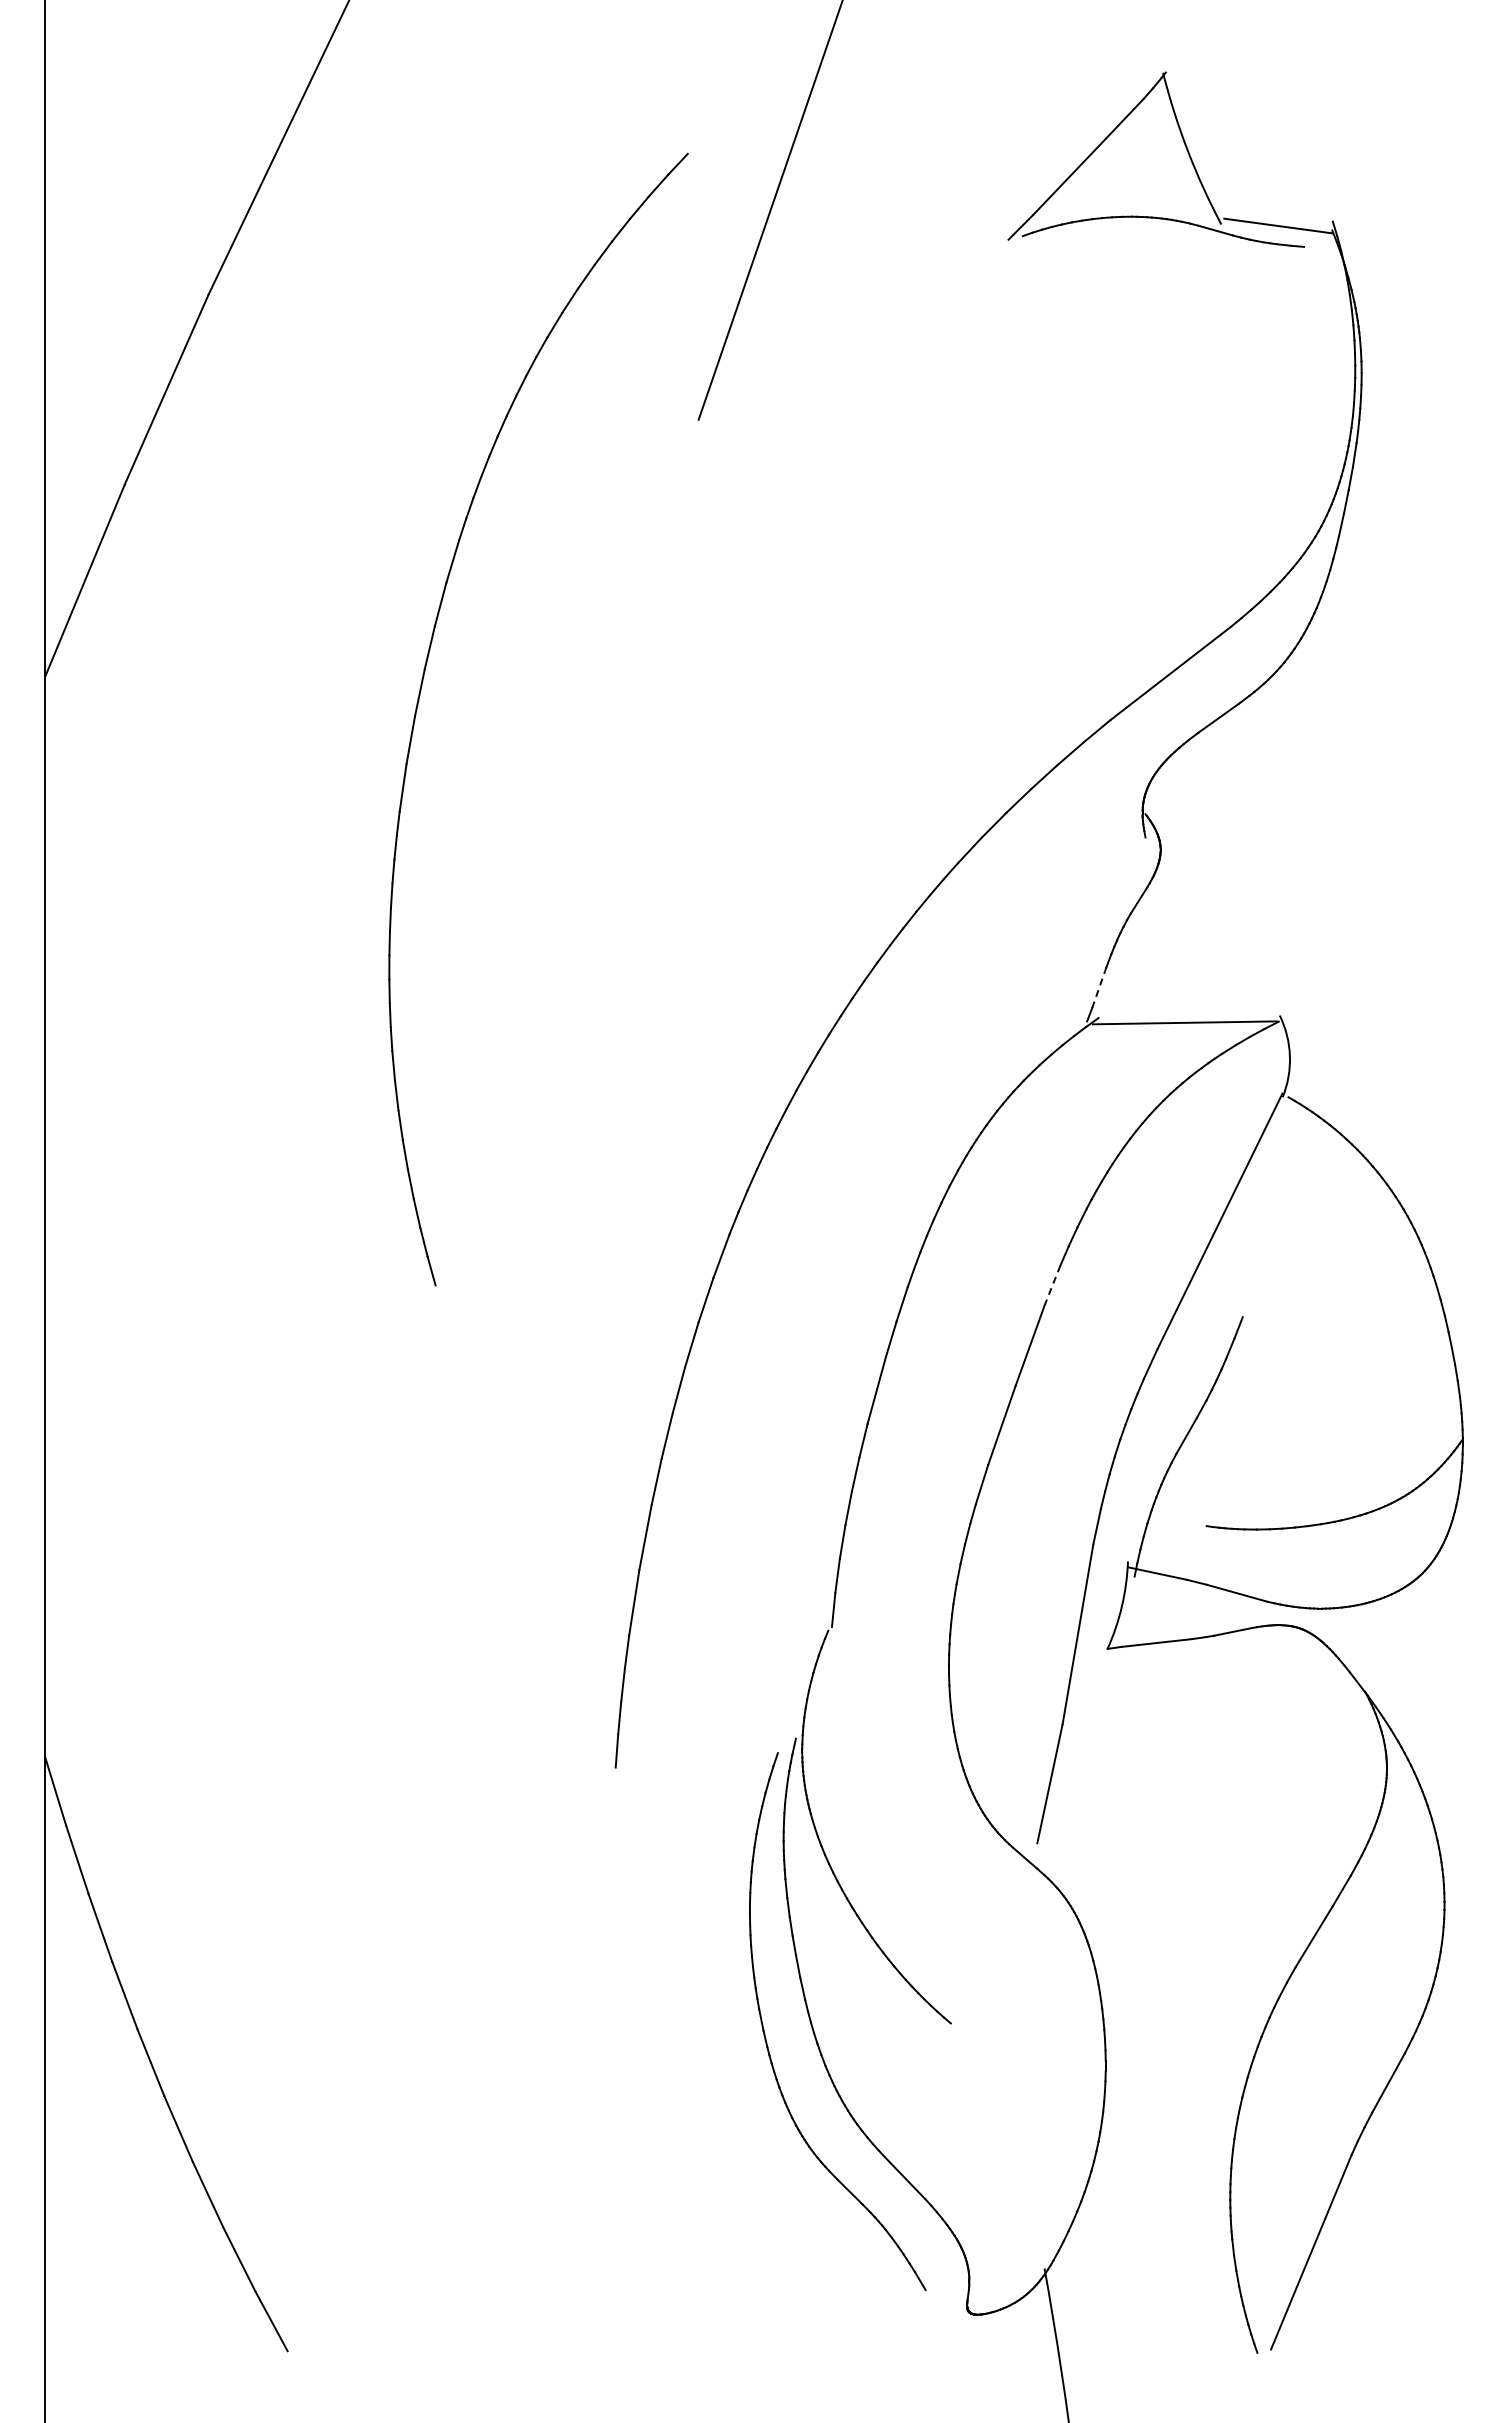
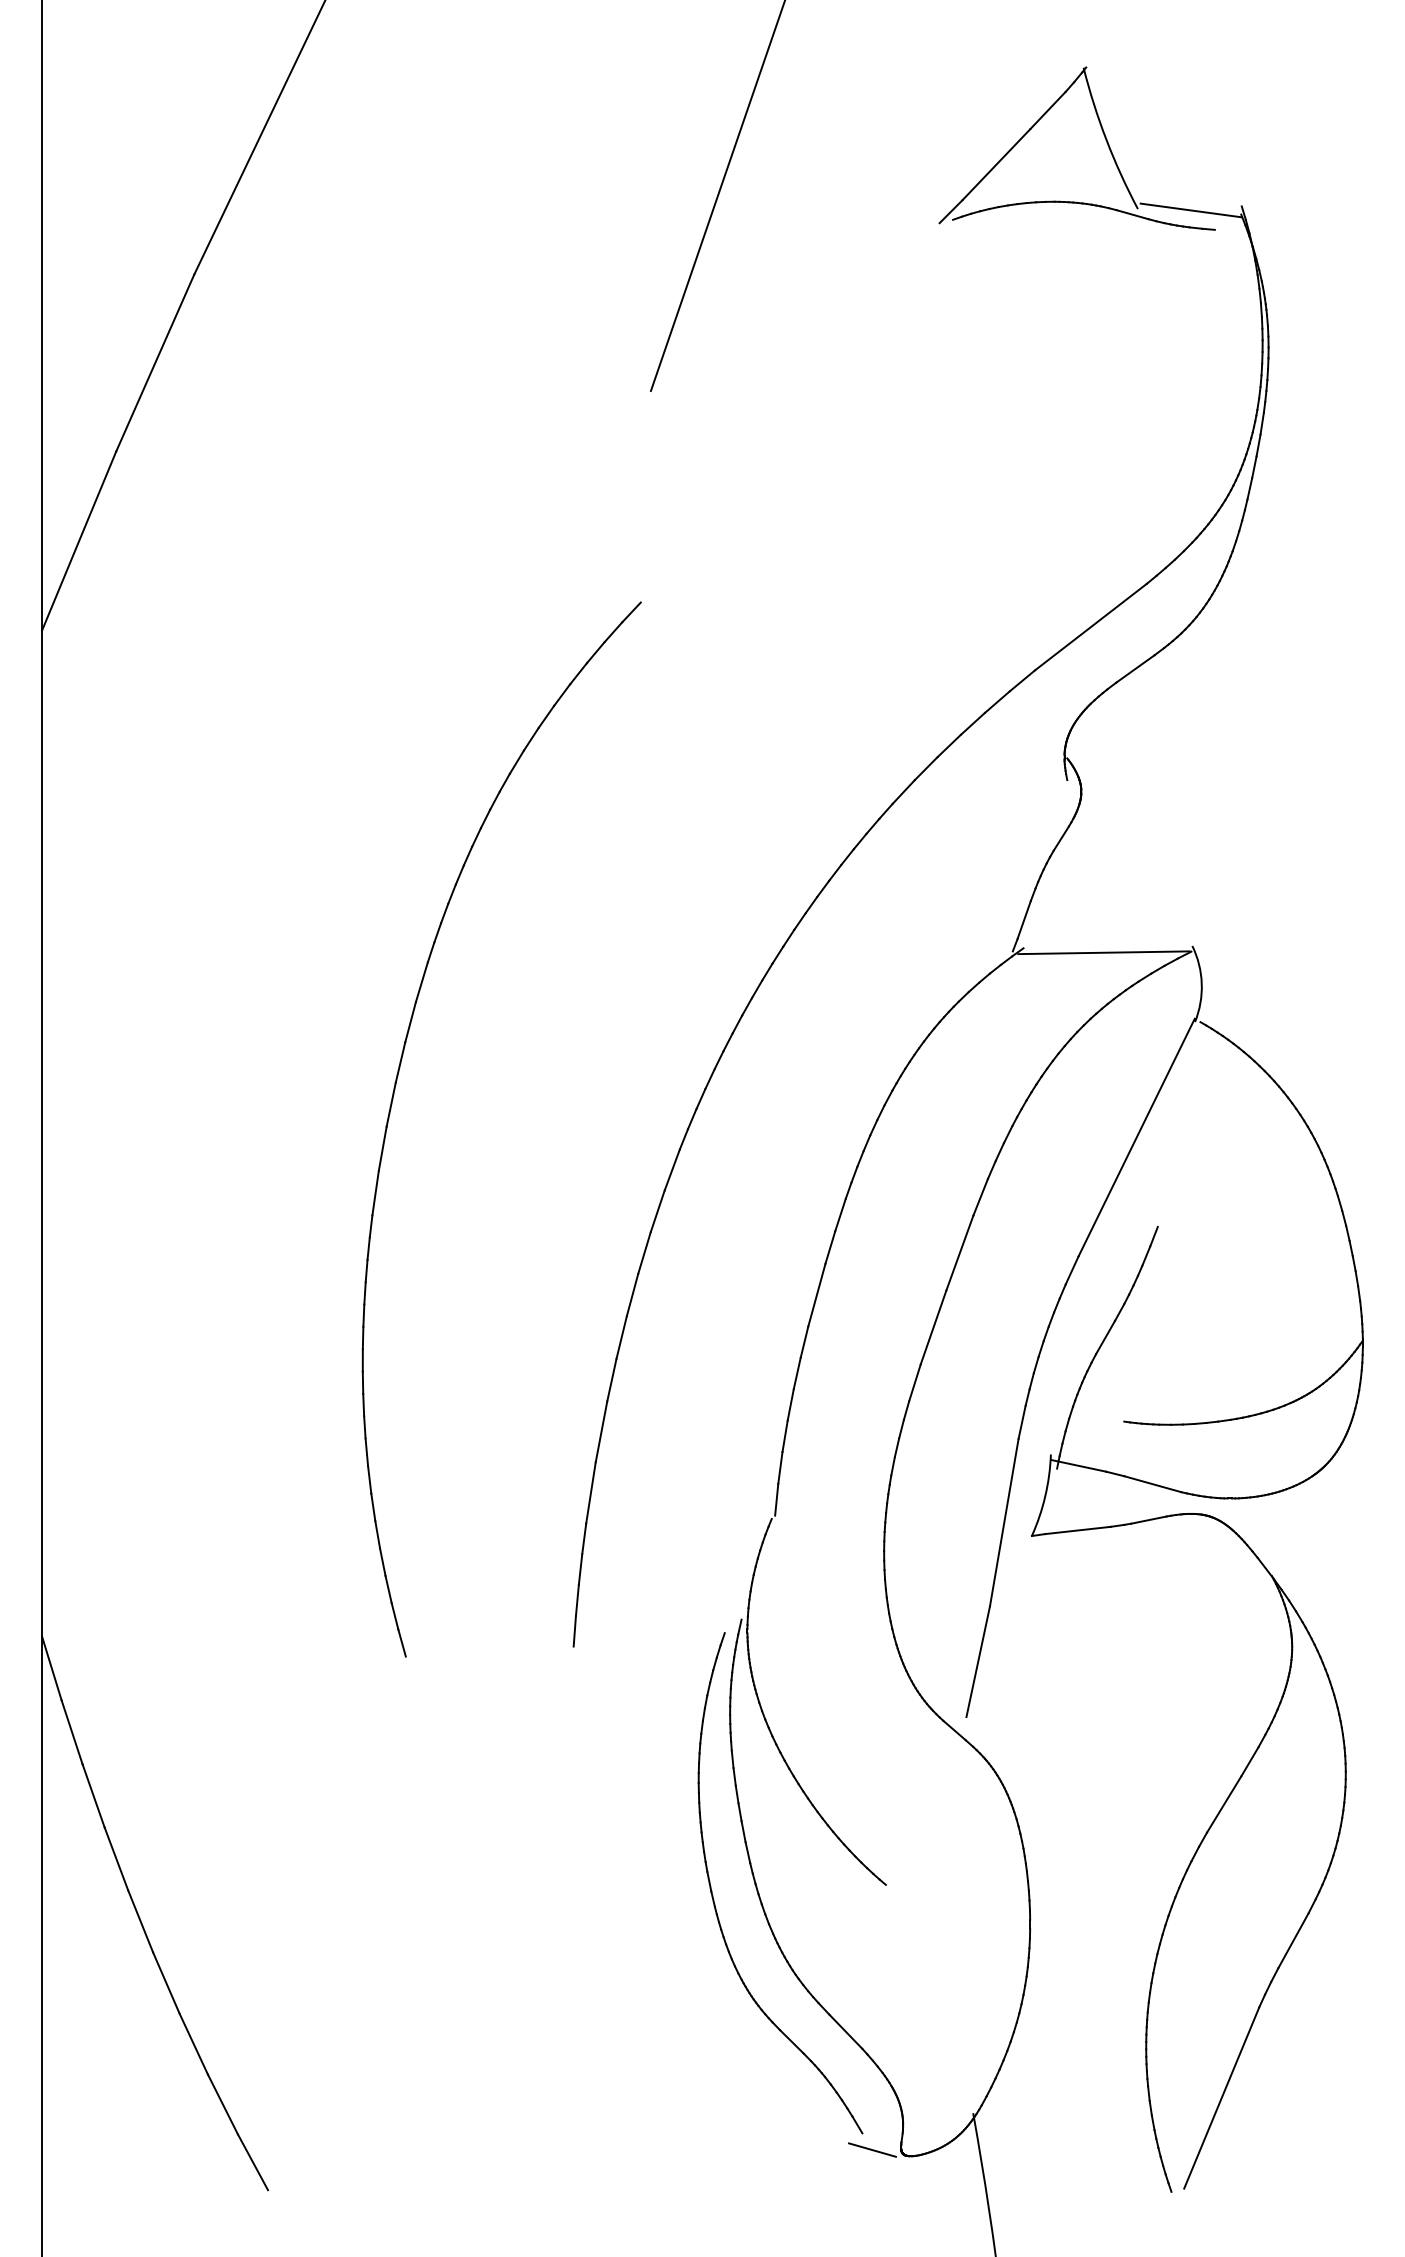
part: (421, 691) -> (392, 1103), moved
line: (1099, 987) -> (1024, 919), dashed -> solid
line: (1052, 1285) -> (980, 1197), dashed -> solid
line: (936, 2307) -> (872, 2149), added

